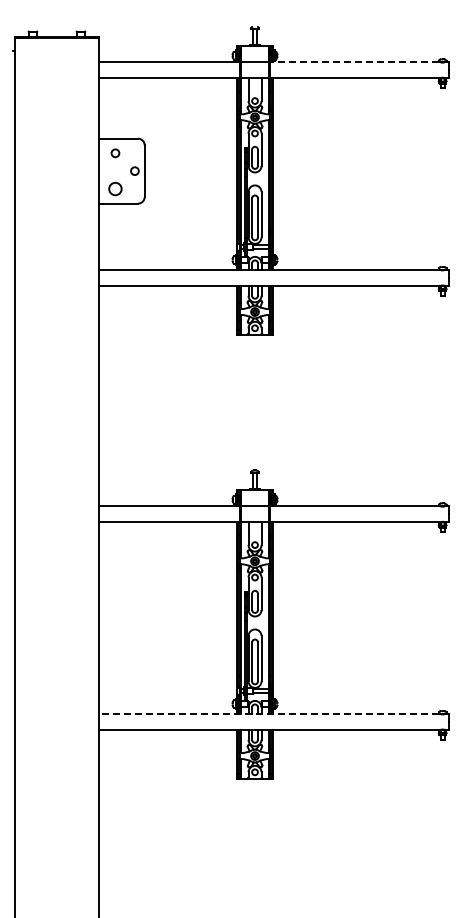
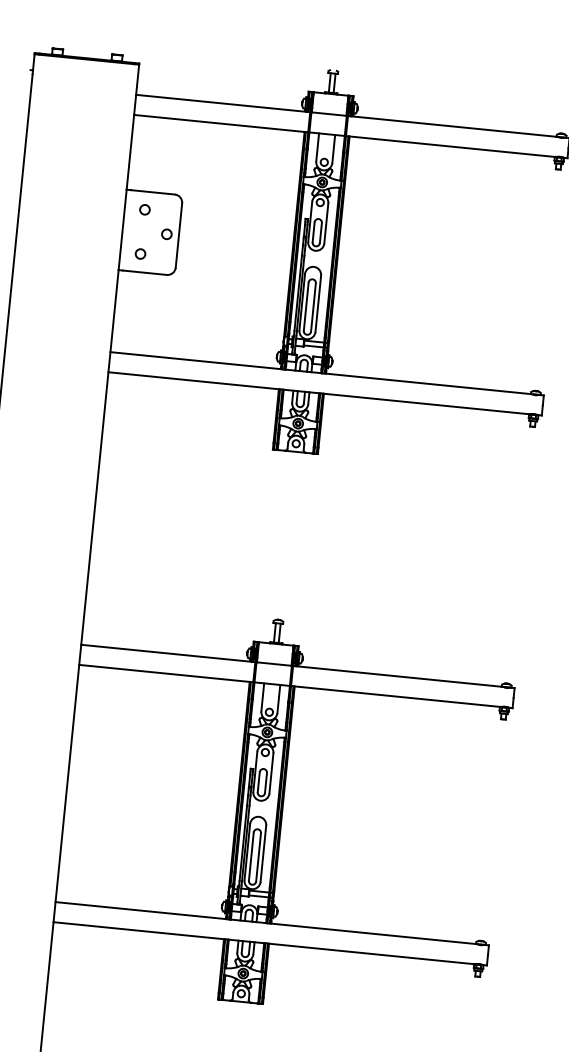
line: (354, 62) -> (452, 126), dashed -> solid
circle: (115, 188) -> (140, 253), size x0.62
line: (268, 713) -> (265, 922), dashed -> solid

